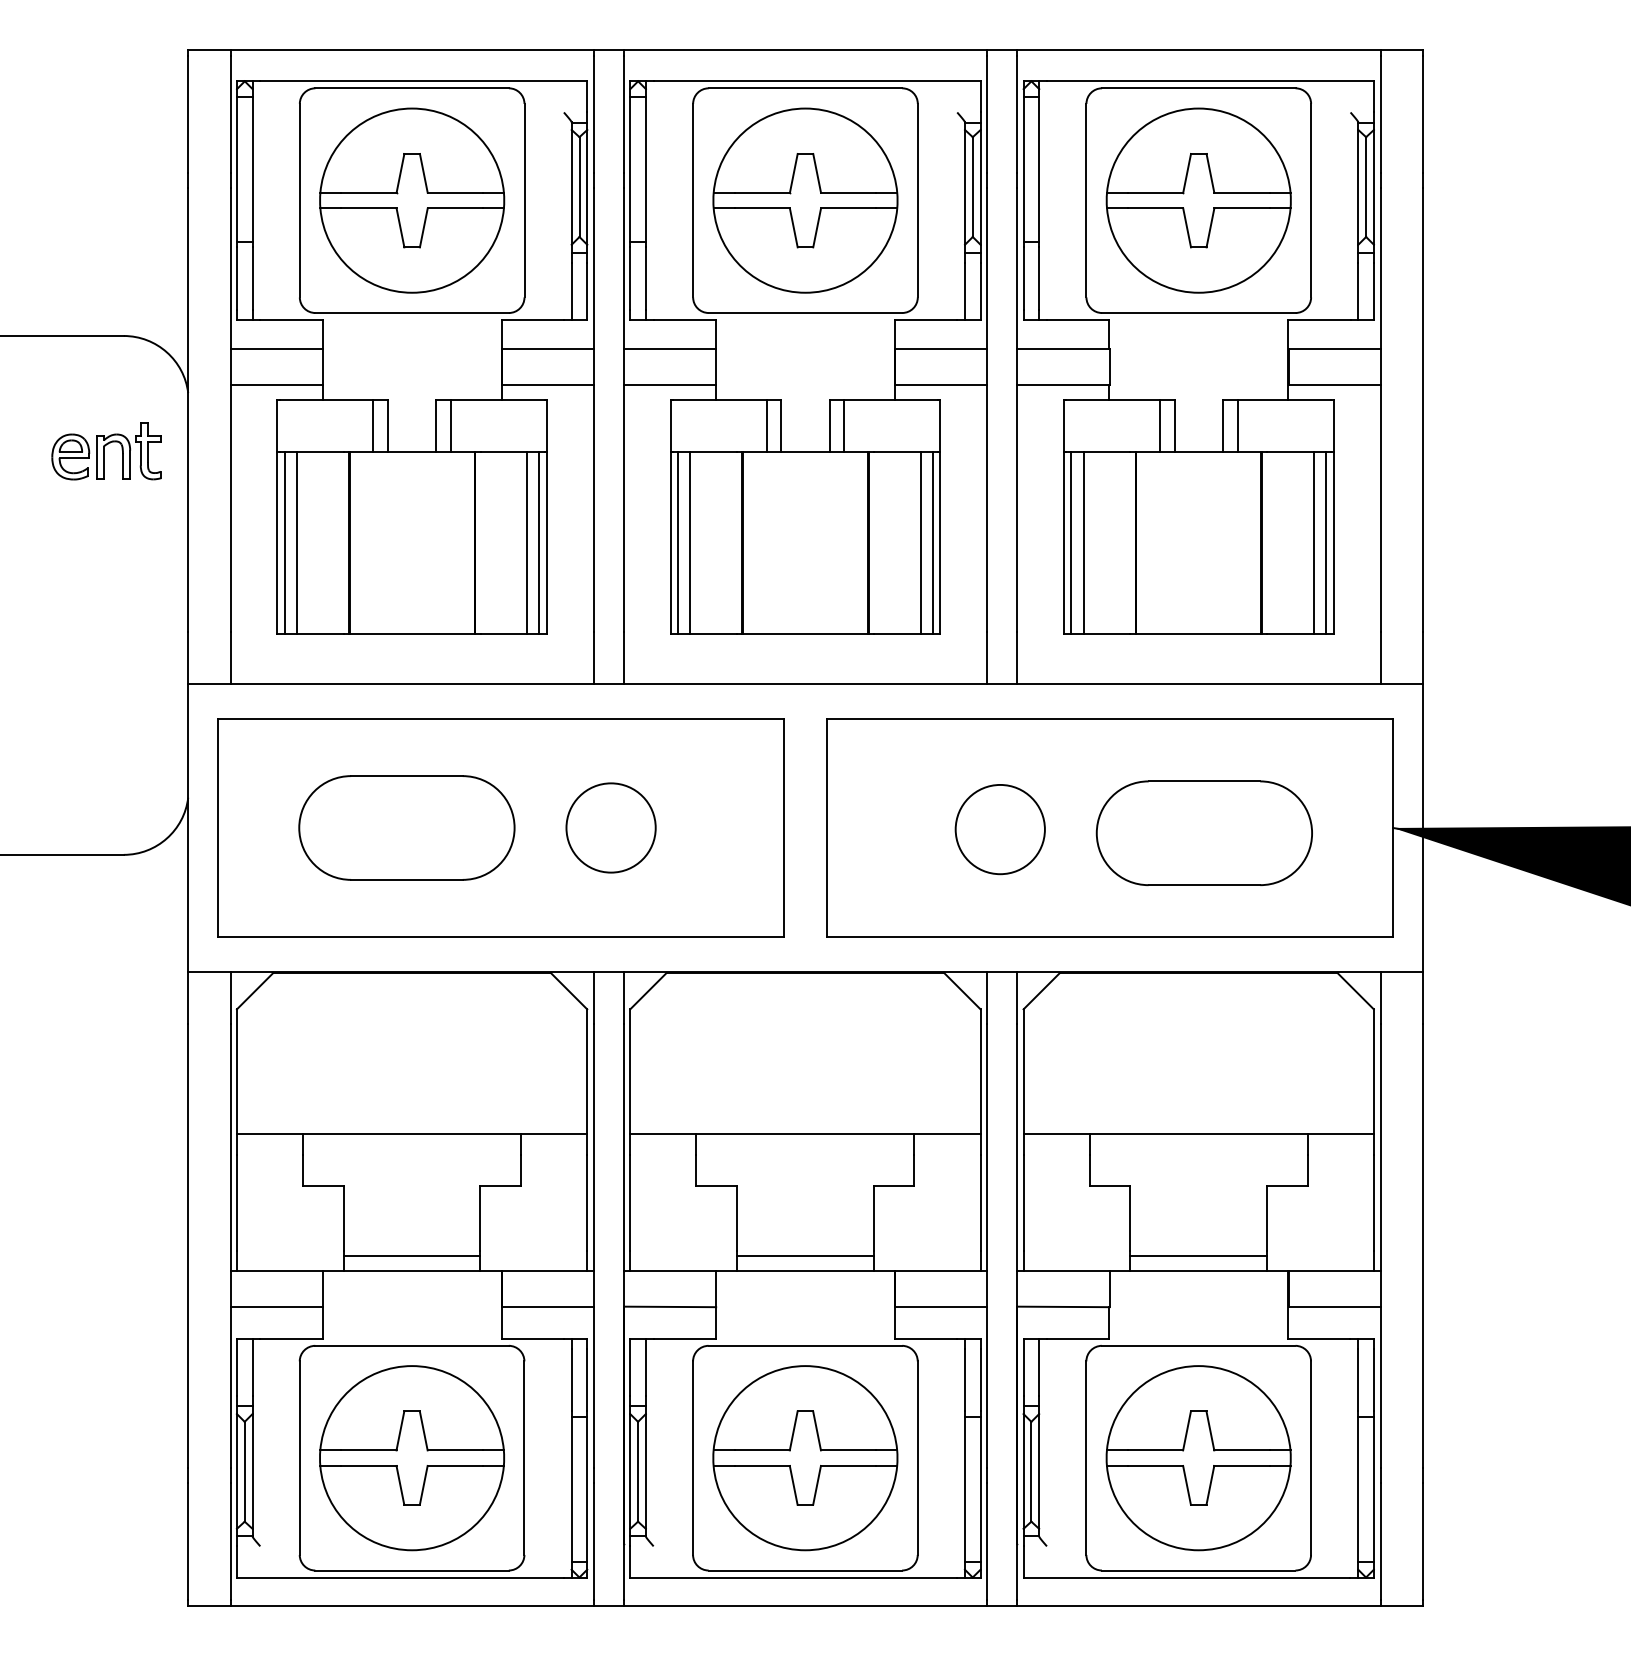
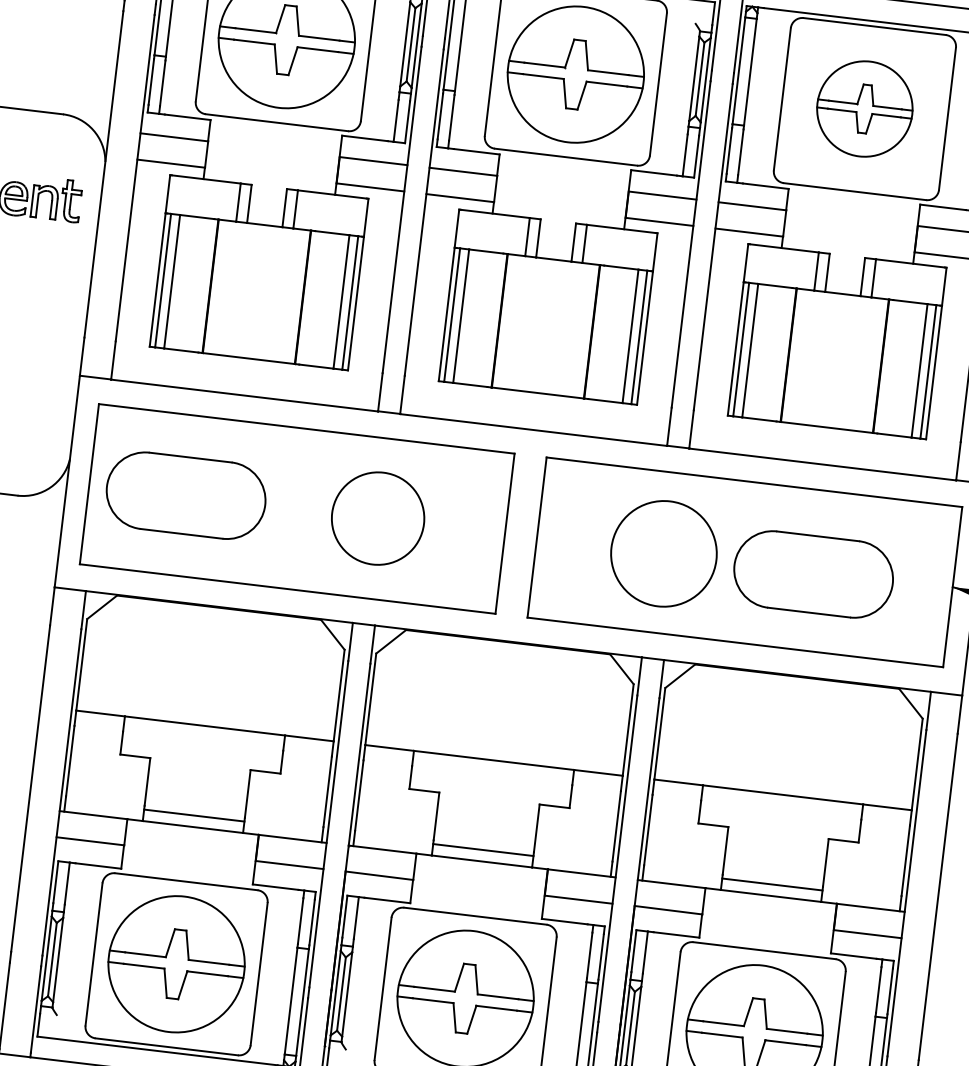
part: (1198, 200) -> (864, 108), size x0.7
part: (406, 827) -> (185, 495), moved
circle: (610, 827) -> (377, 518), size x1.4
circle: (999, 829) -> (663, 553), size x1.6

